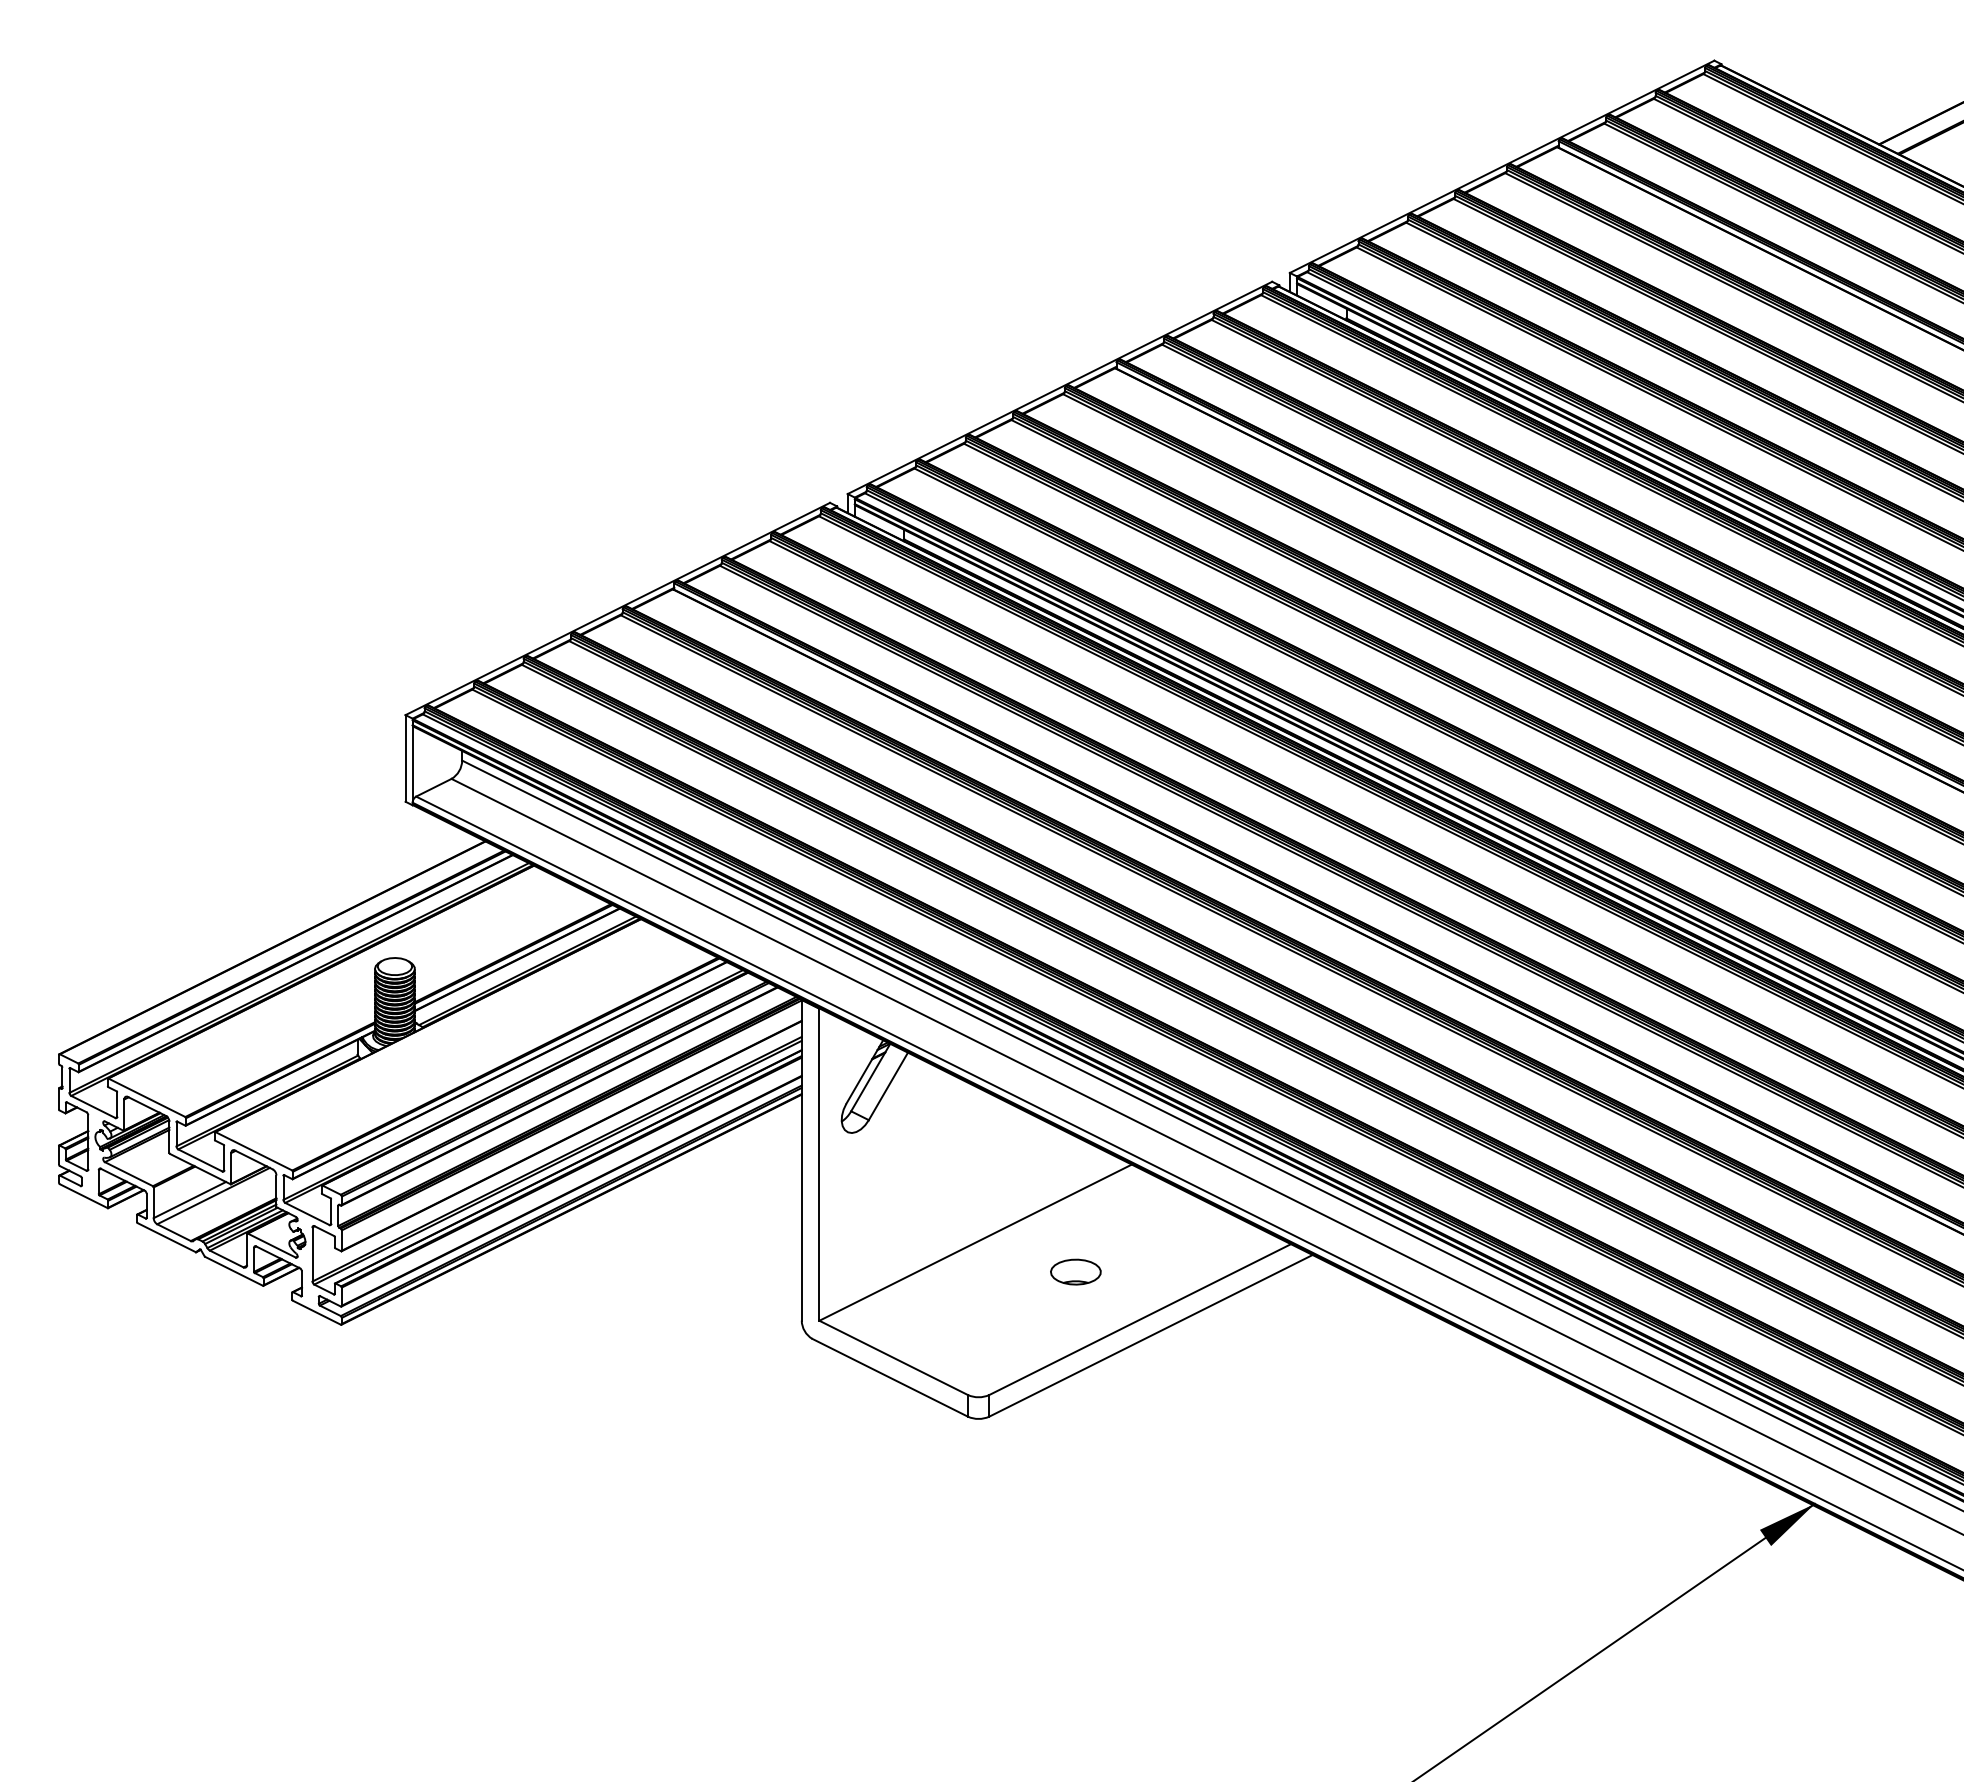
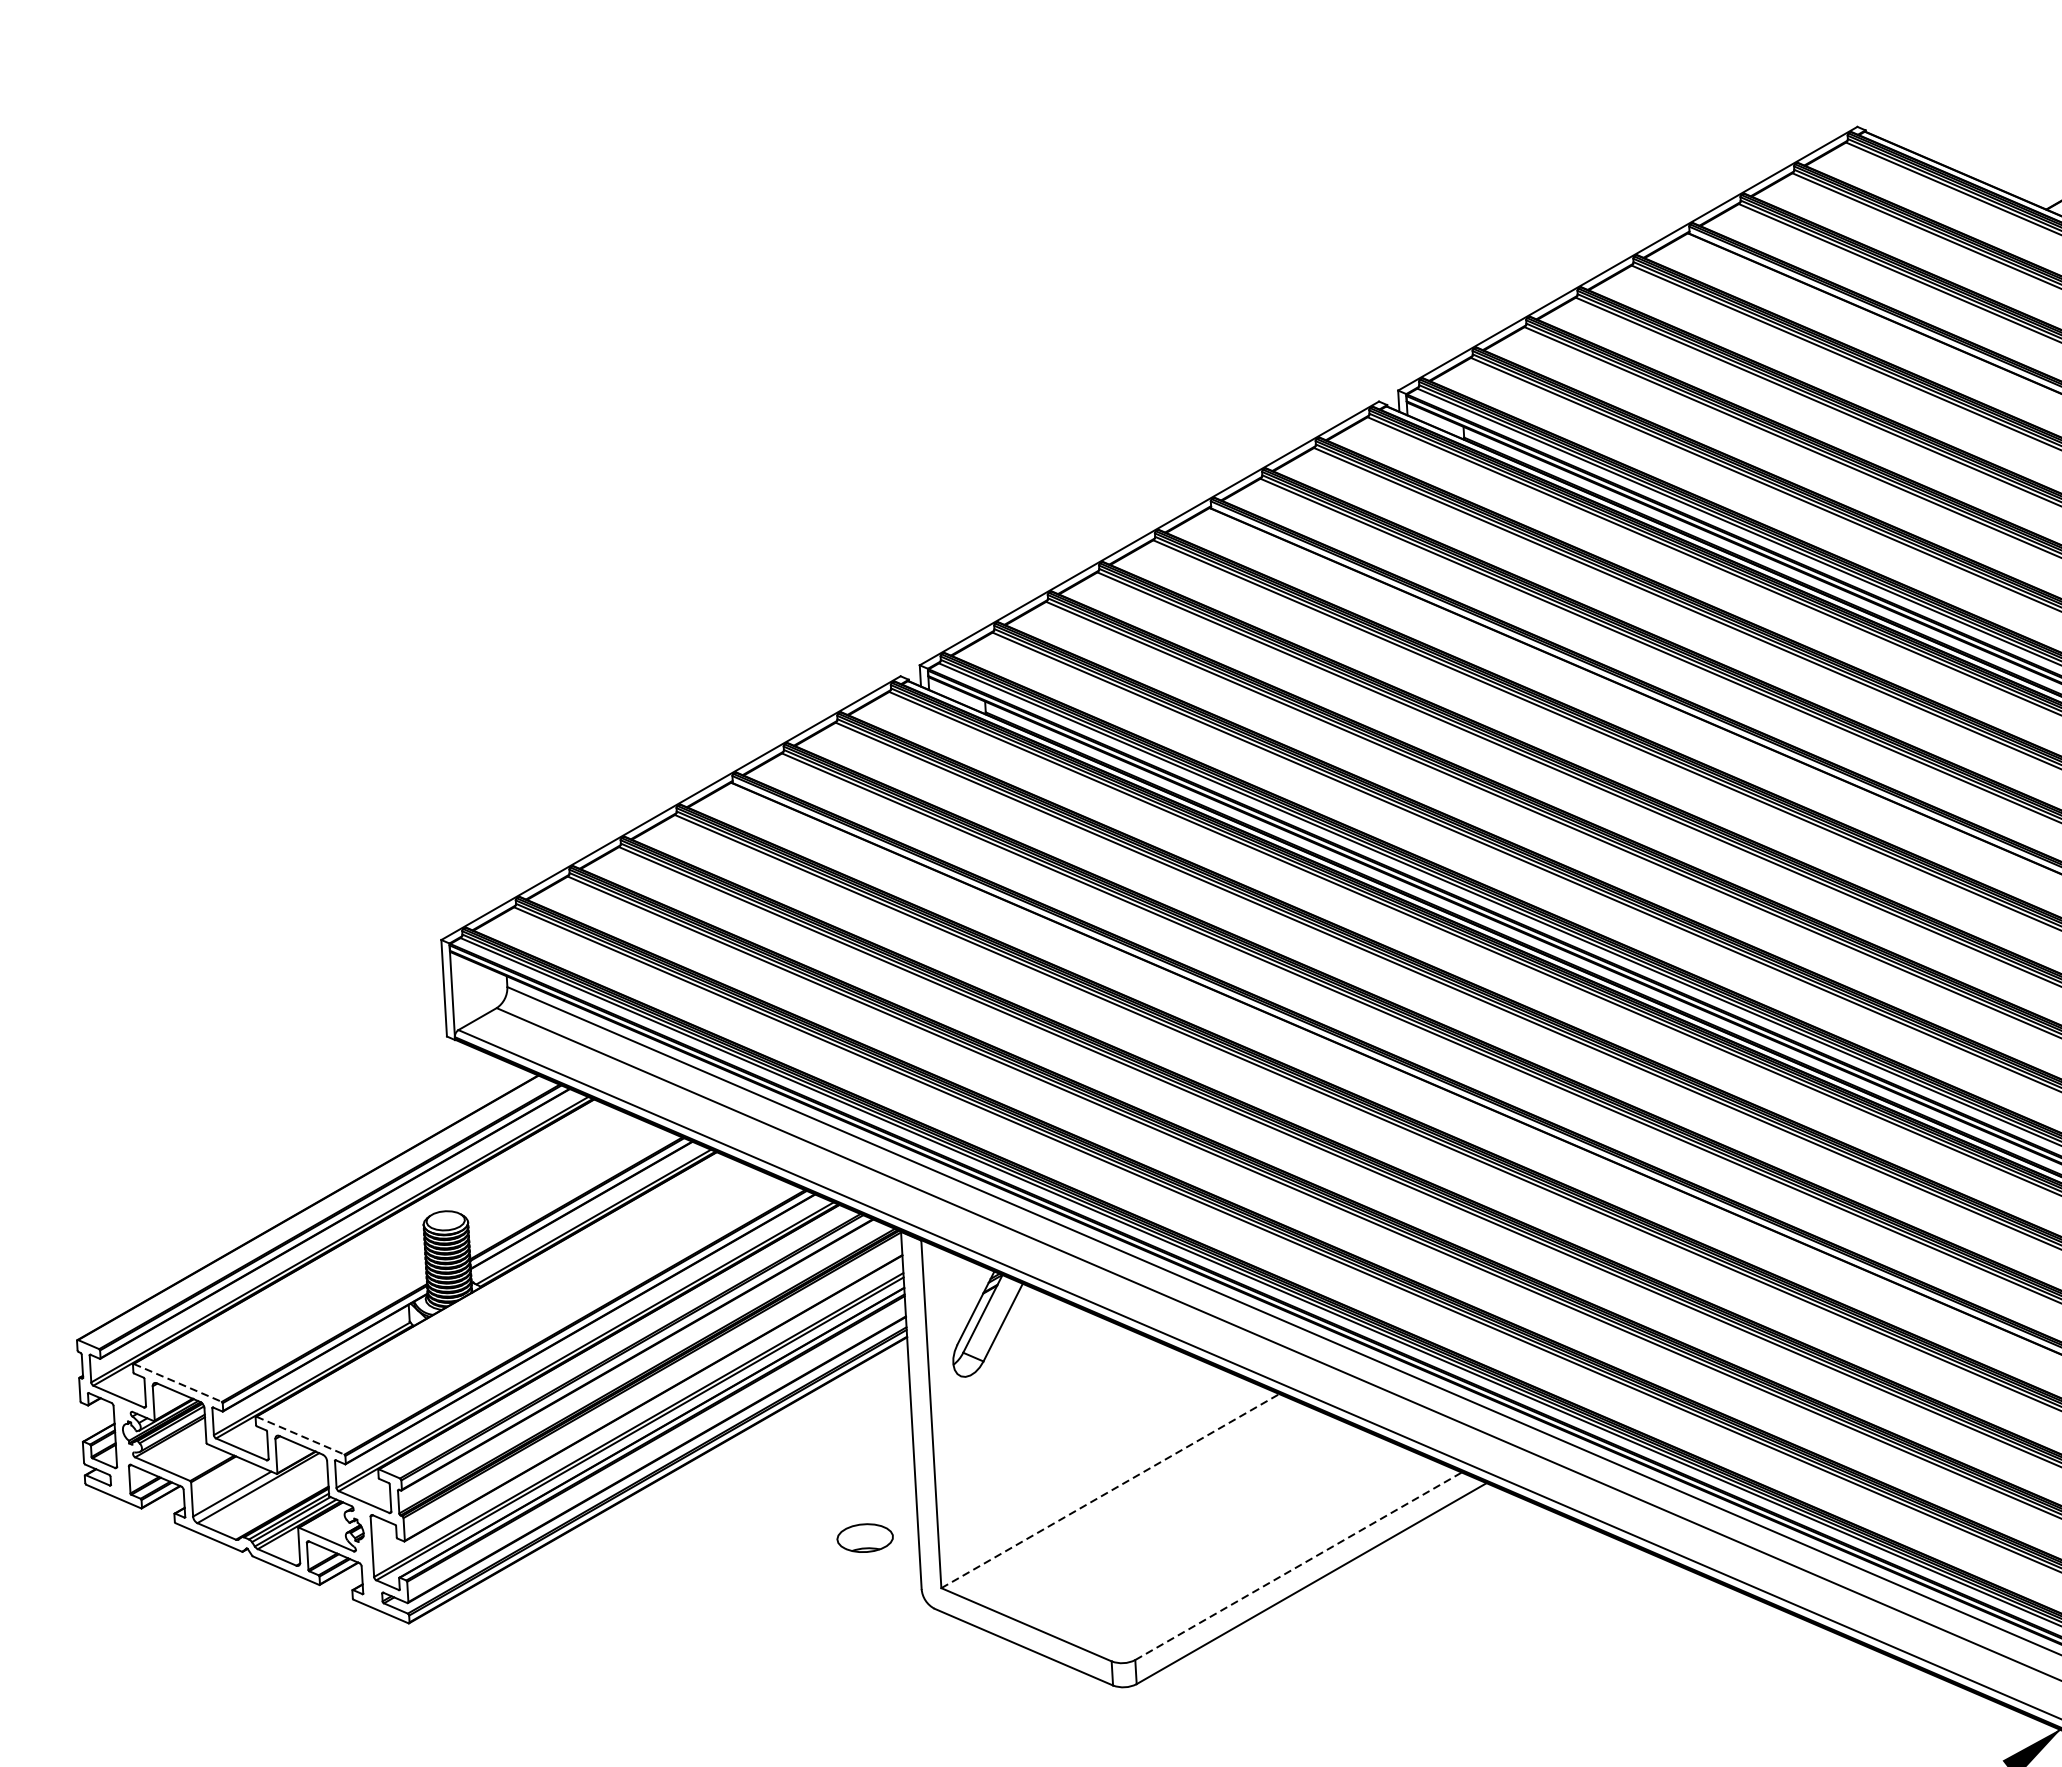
line: (147, 1098) -> (178, 1383), solid -> dashed
line: (254, 1151) -> (301, 1435), solid -> dashed
line: (975, 1242) -> (1110, 1490), solid -> dashed
part: (1075, 1271) -> (864, 1537), moved
line: (1140, 1319) -> (1298, 1566), solid -> dashed

